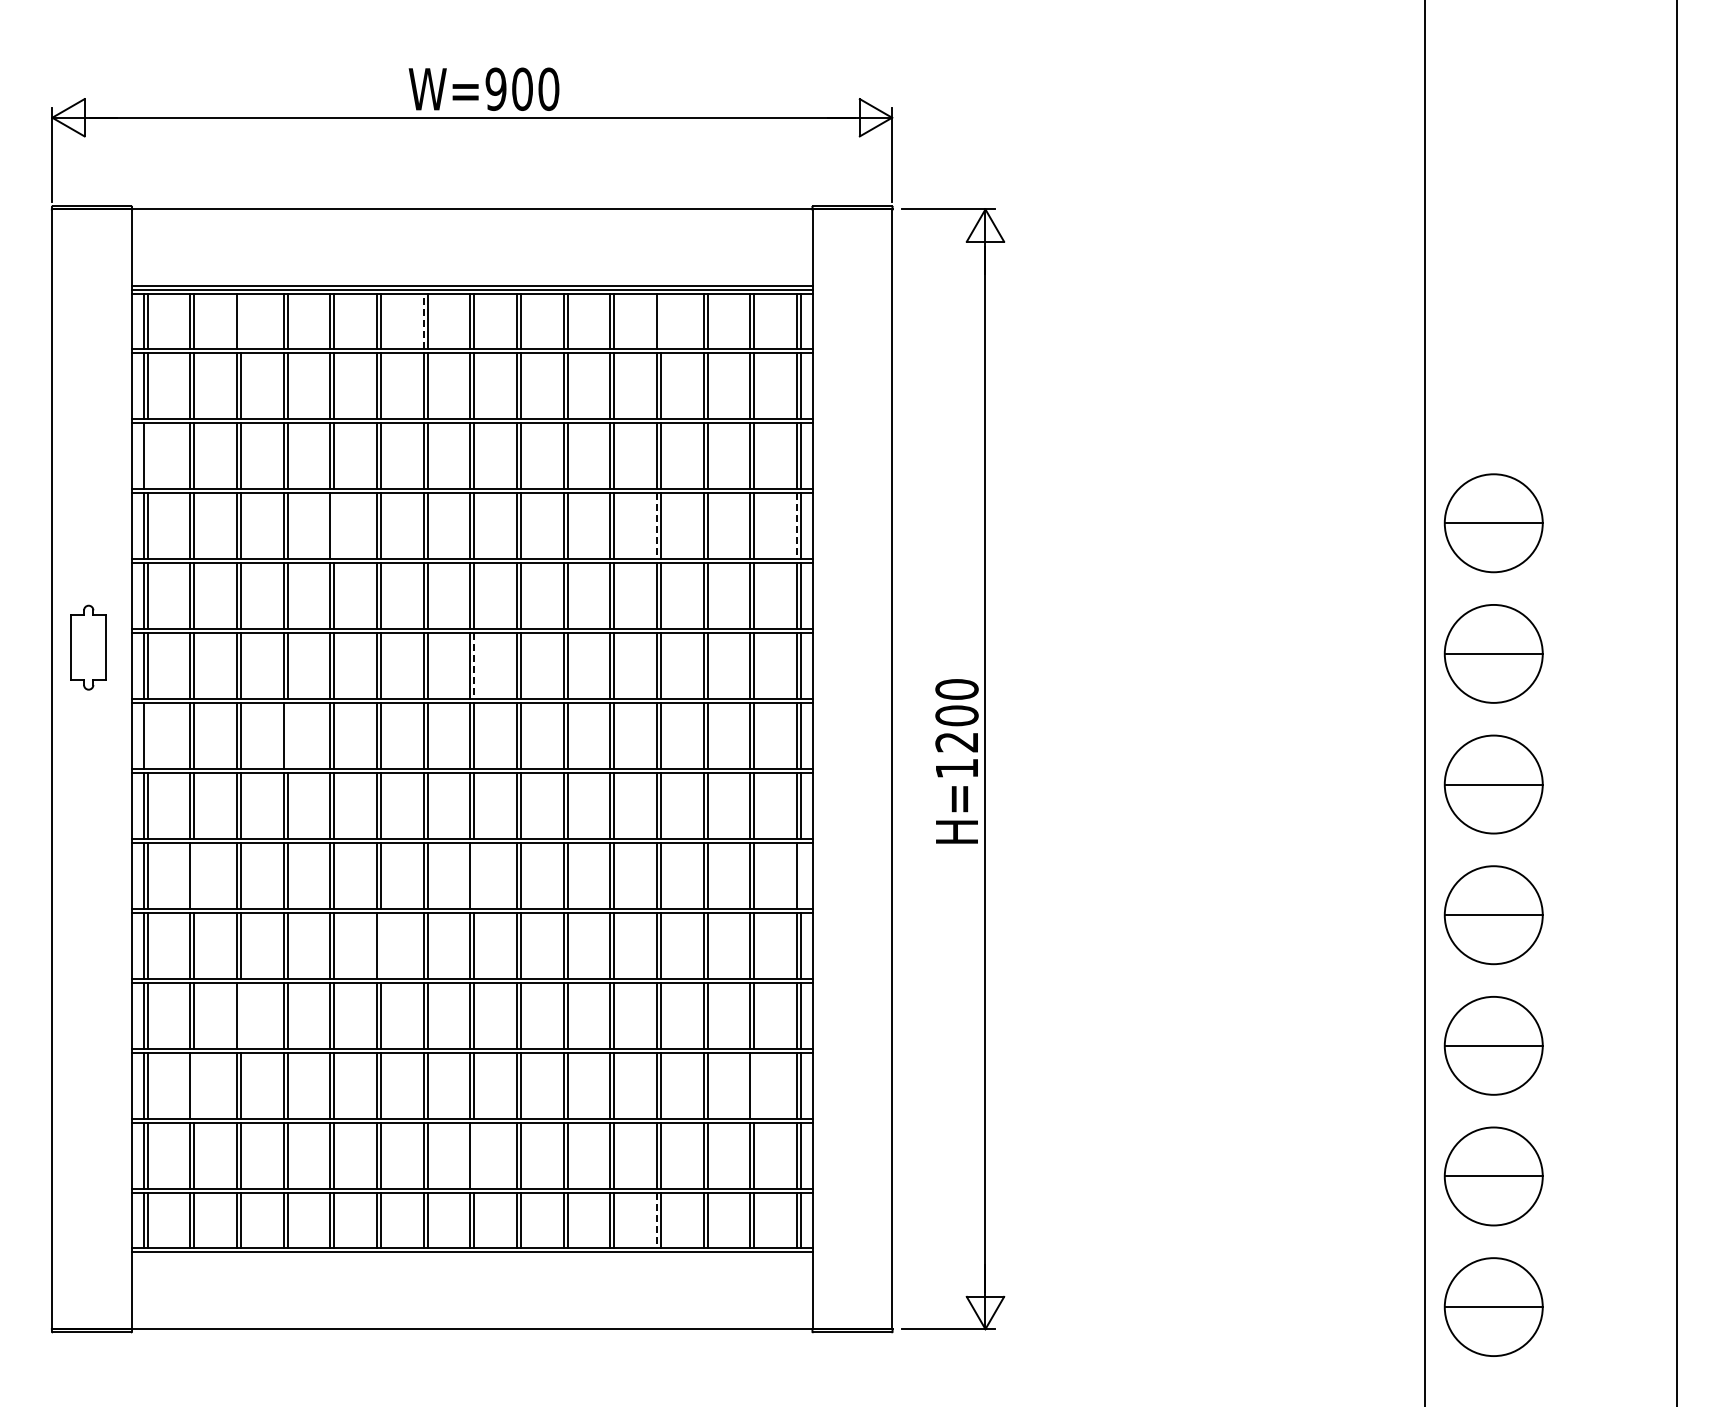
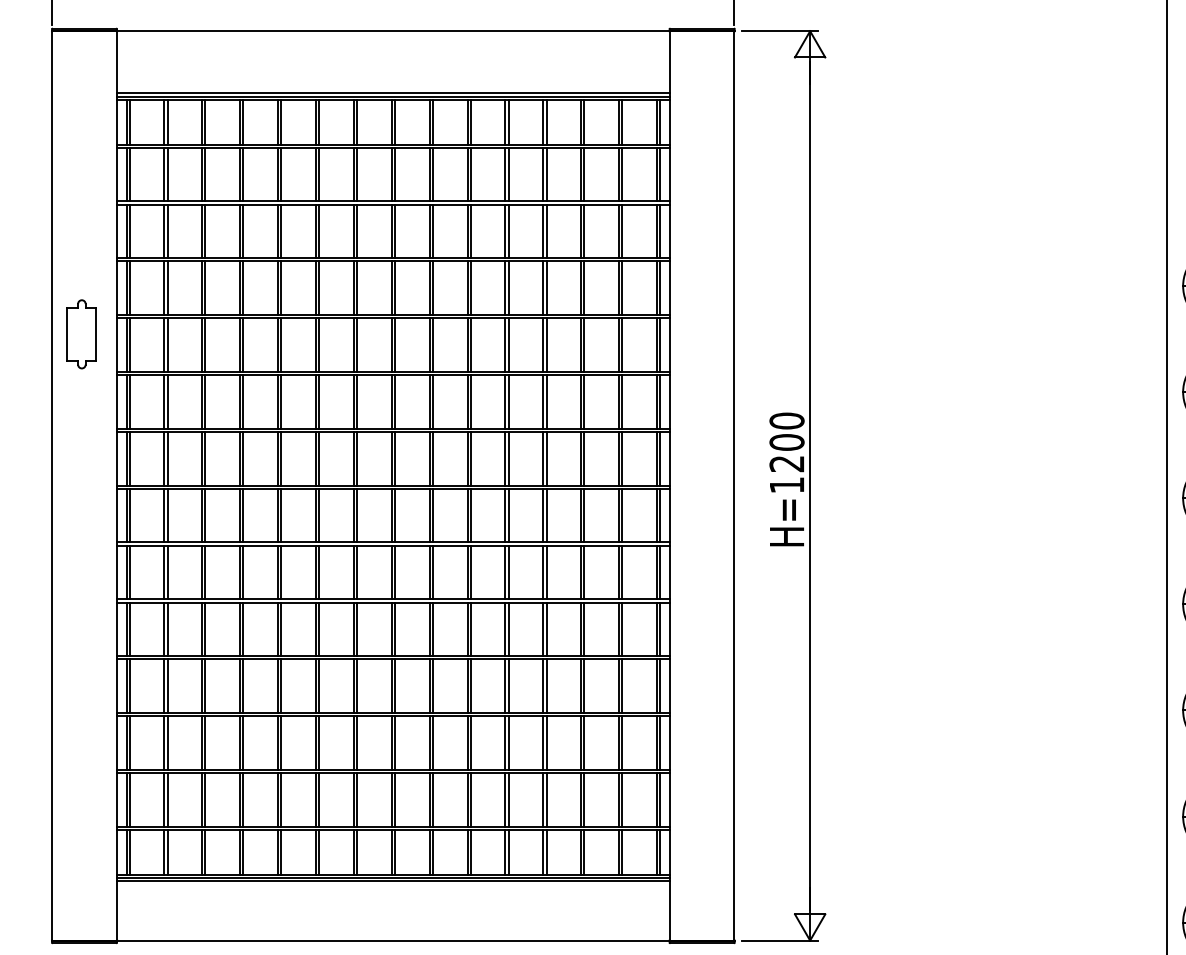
line: (240, 321) -> (205, 122), added
line: (423, 321) -> (353, 122), dashed -> solid
line: (660, 321) -> (546, 122), added
line: (147, 456) -> (129, 231), added
line: (334, 525) -> (281, 287), added
line: (656, 526) -> (542, 288), dashed -> solid
line: (796, 526) -> (656, 288), dashed -> solid
part: (88, 647) -> (81, 334), moved
line: (474, 666) -> (395, 402), dashed -> solid
line: (147, 735) -> (129, 458), added
line: (287, 735) -> (243, 458), added
line: (194, 875) -> (167, 572), added
line: (474, 875) -> (395, 572), added
line: (800, 875) -> (659, 572), added
line: (380, 945) -> (318, 628), added
line: (240, 1015) -> (205, 685), added
line: (194, 1085) -> (167, 742), added
line: (754, 1085) -> (622, 742), added
line: (474, 1155) -> (395, 799), added
line: (656, 1220) -> (542, 852), dashed -> solid
line: (471, 1256) -> (392, 881), added

